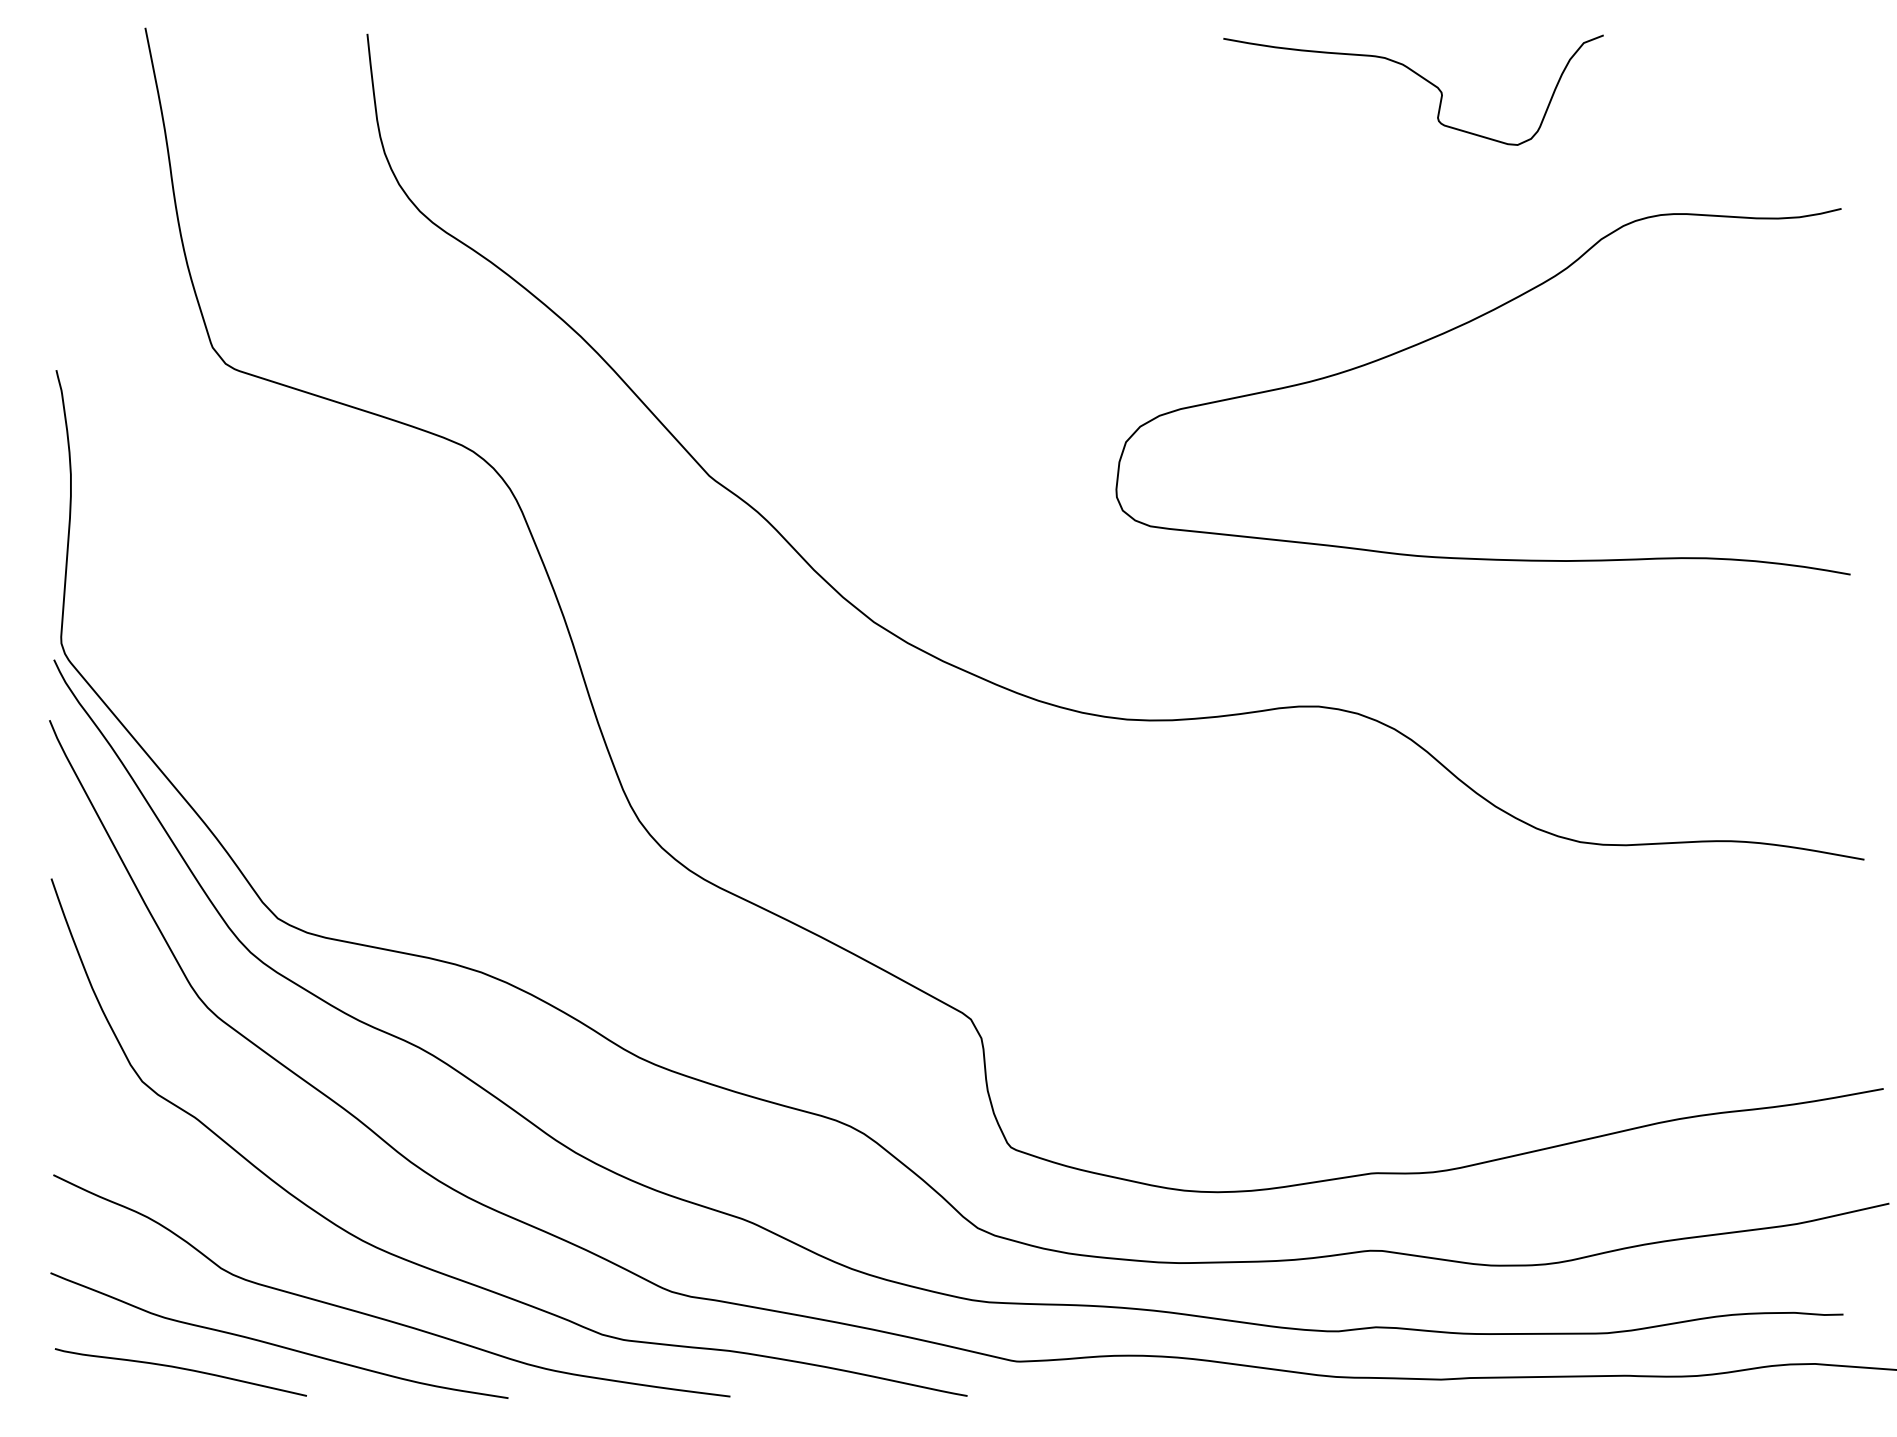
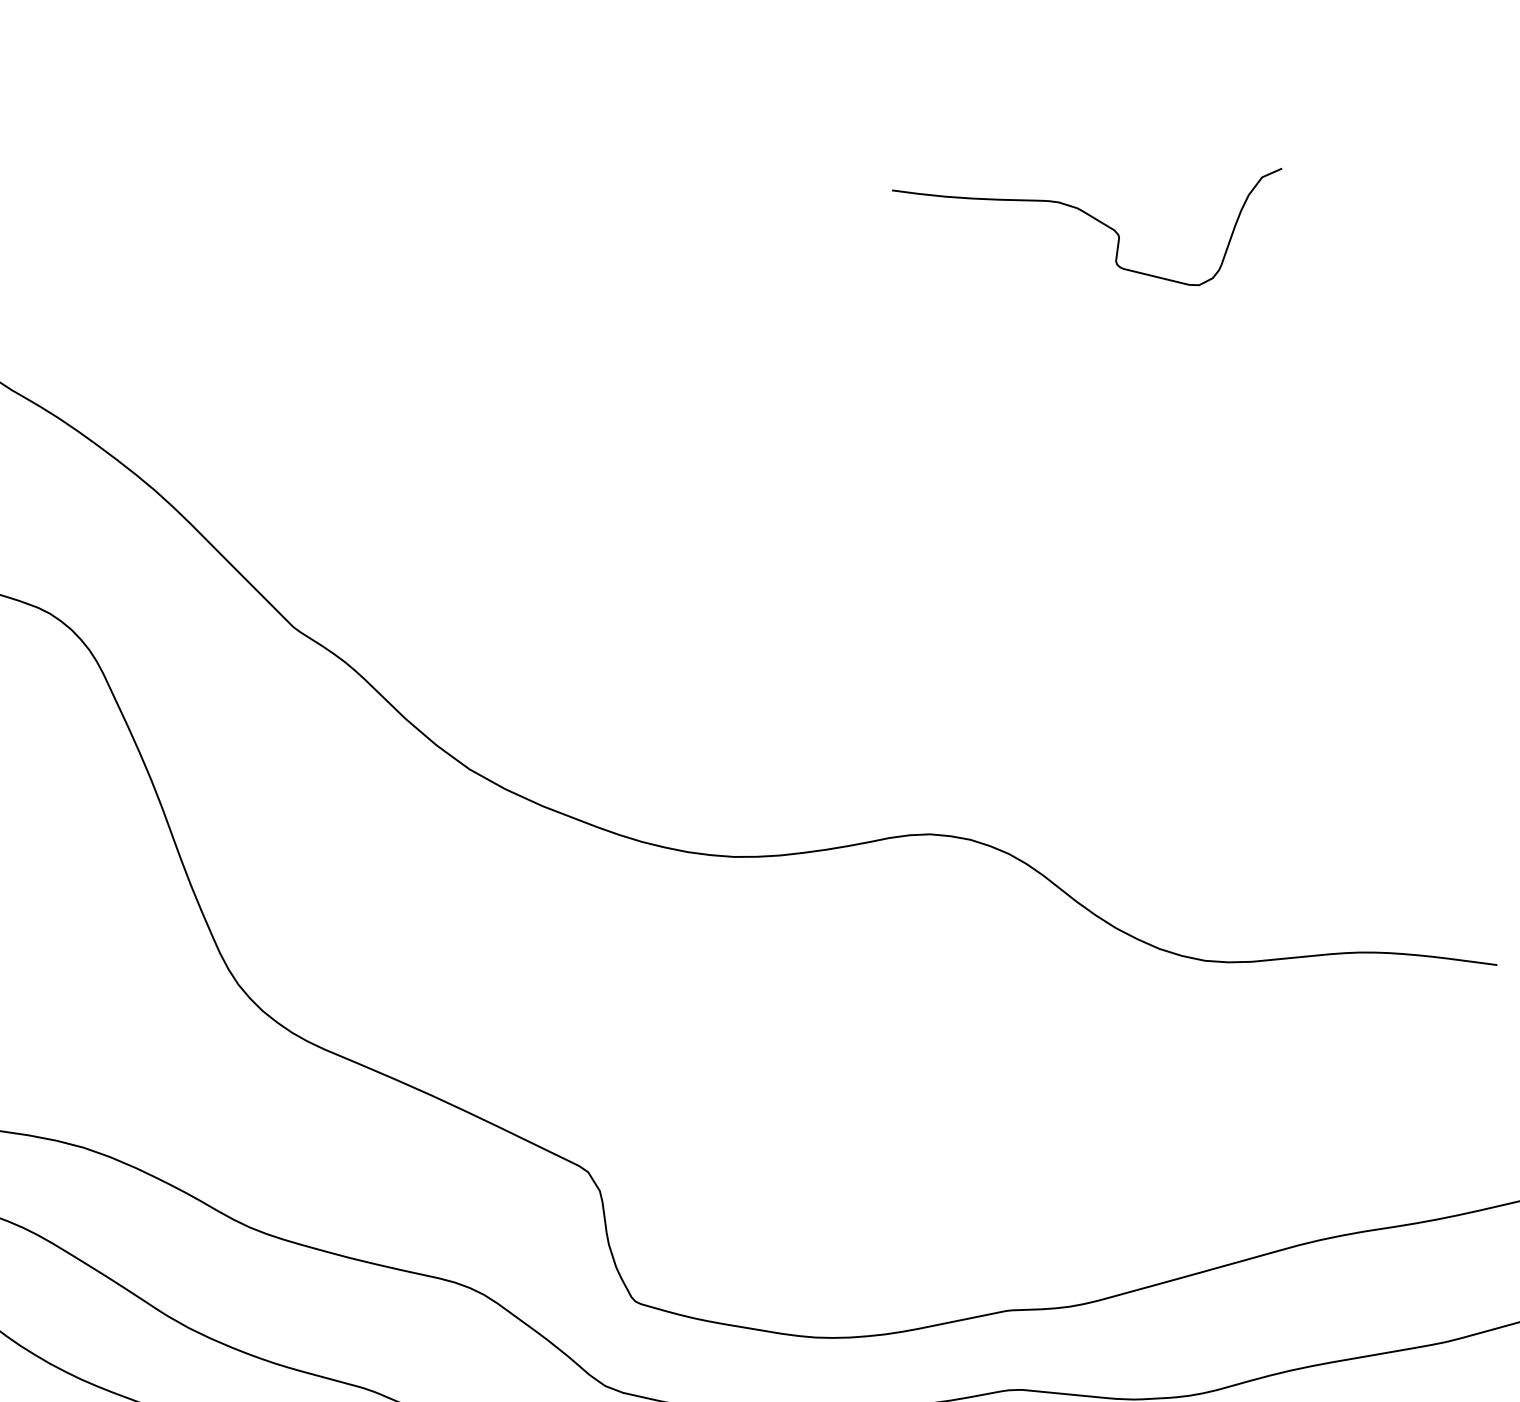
curve: (1420, 77) -> (1096, 220), moved
curve: (1455, 329) -> (1052, 440), removed

